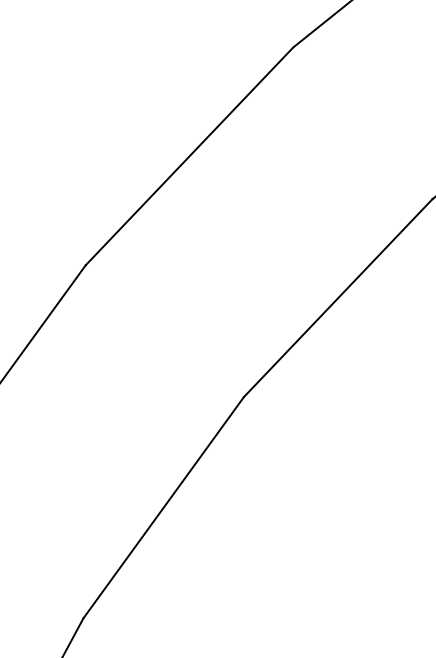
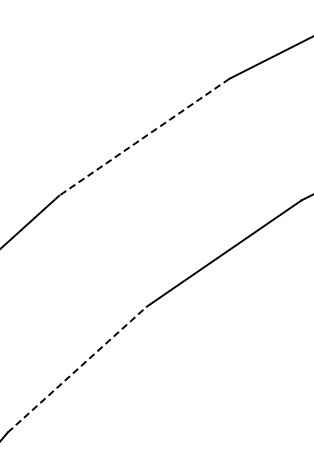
line: (188, 156) -> (143, 137), solid -> dashed
line: (164, 507) -> (77, 369), solid -> dashed

